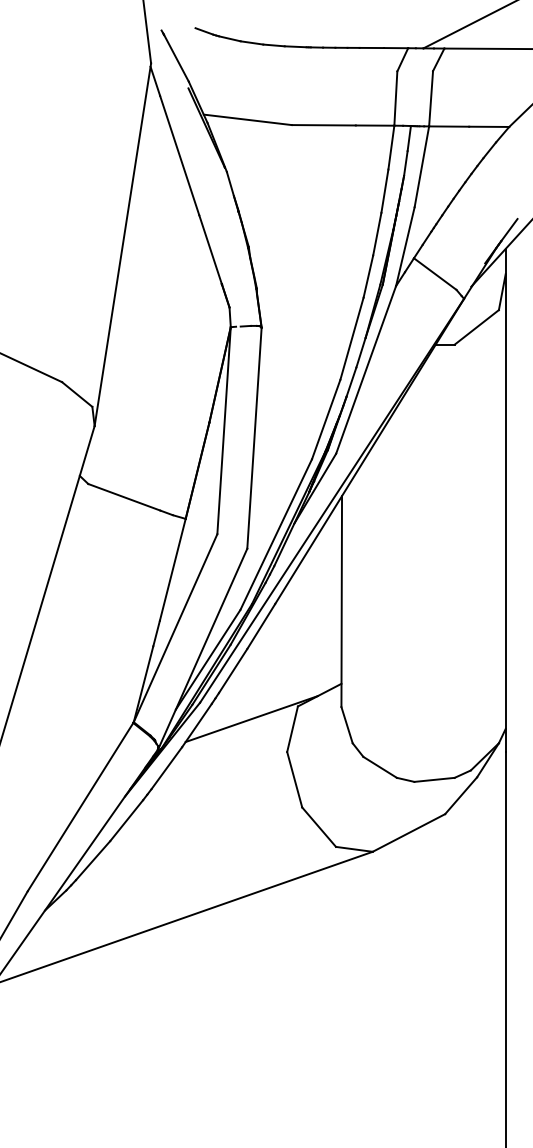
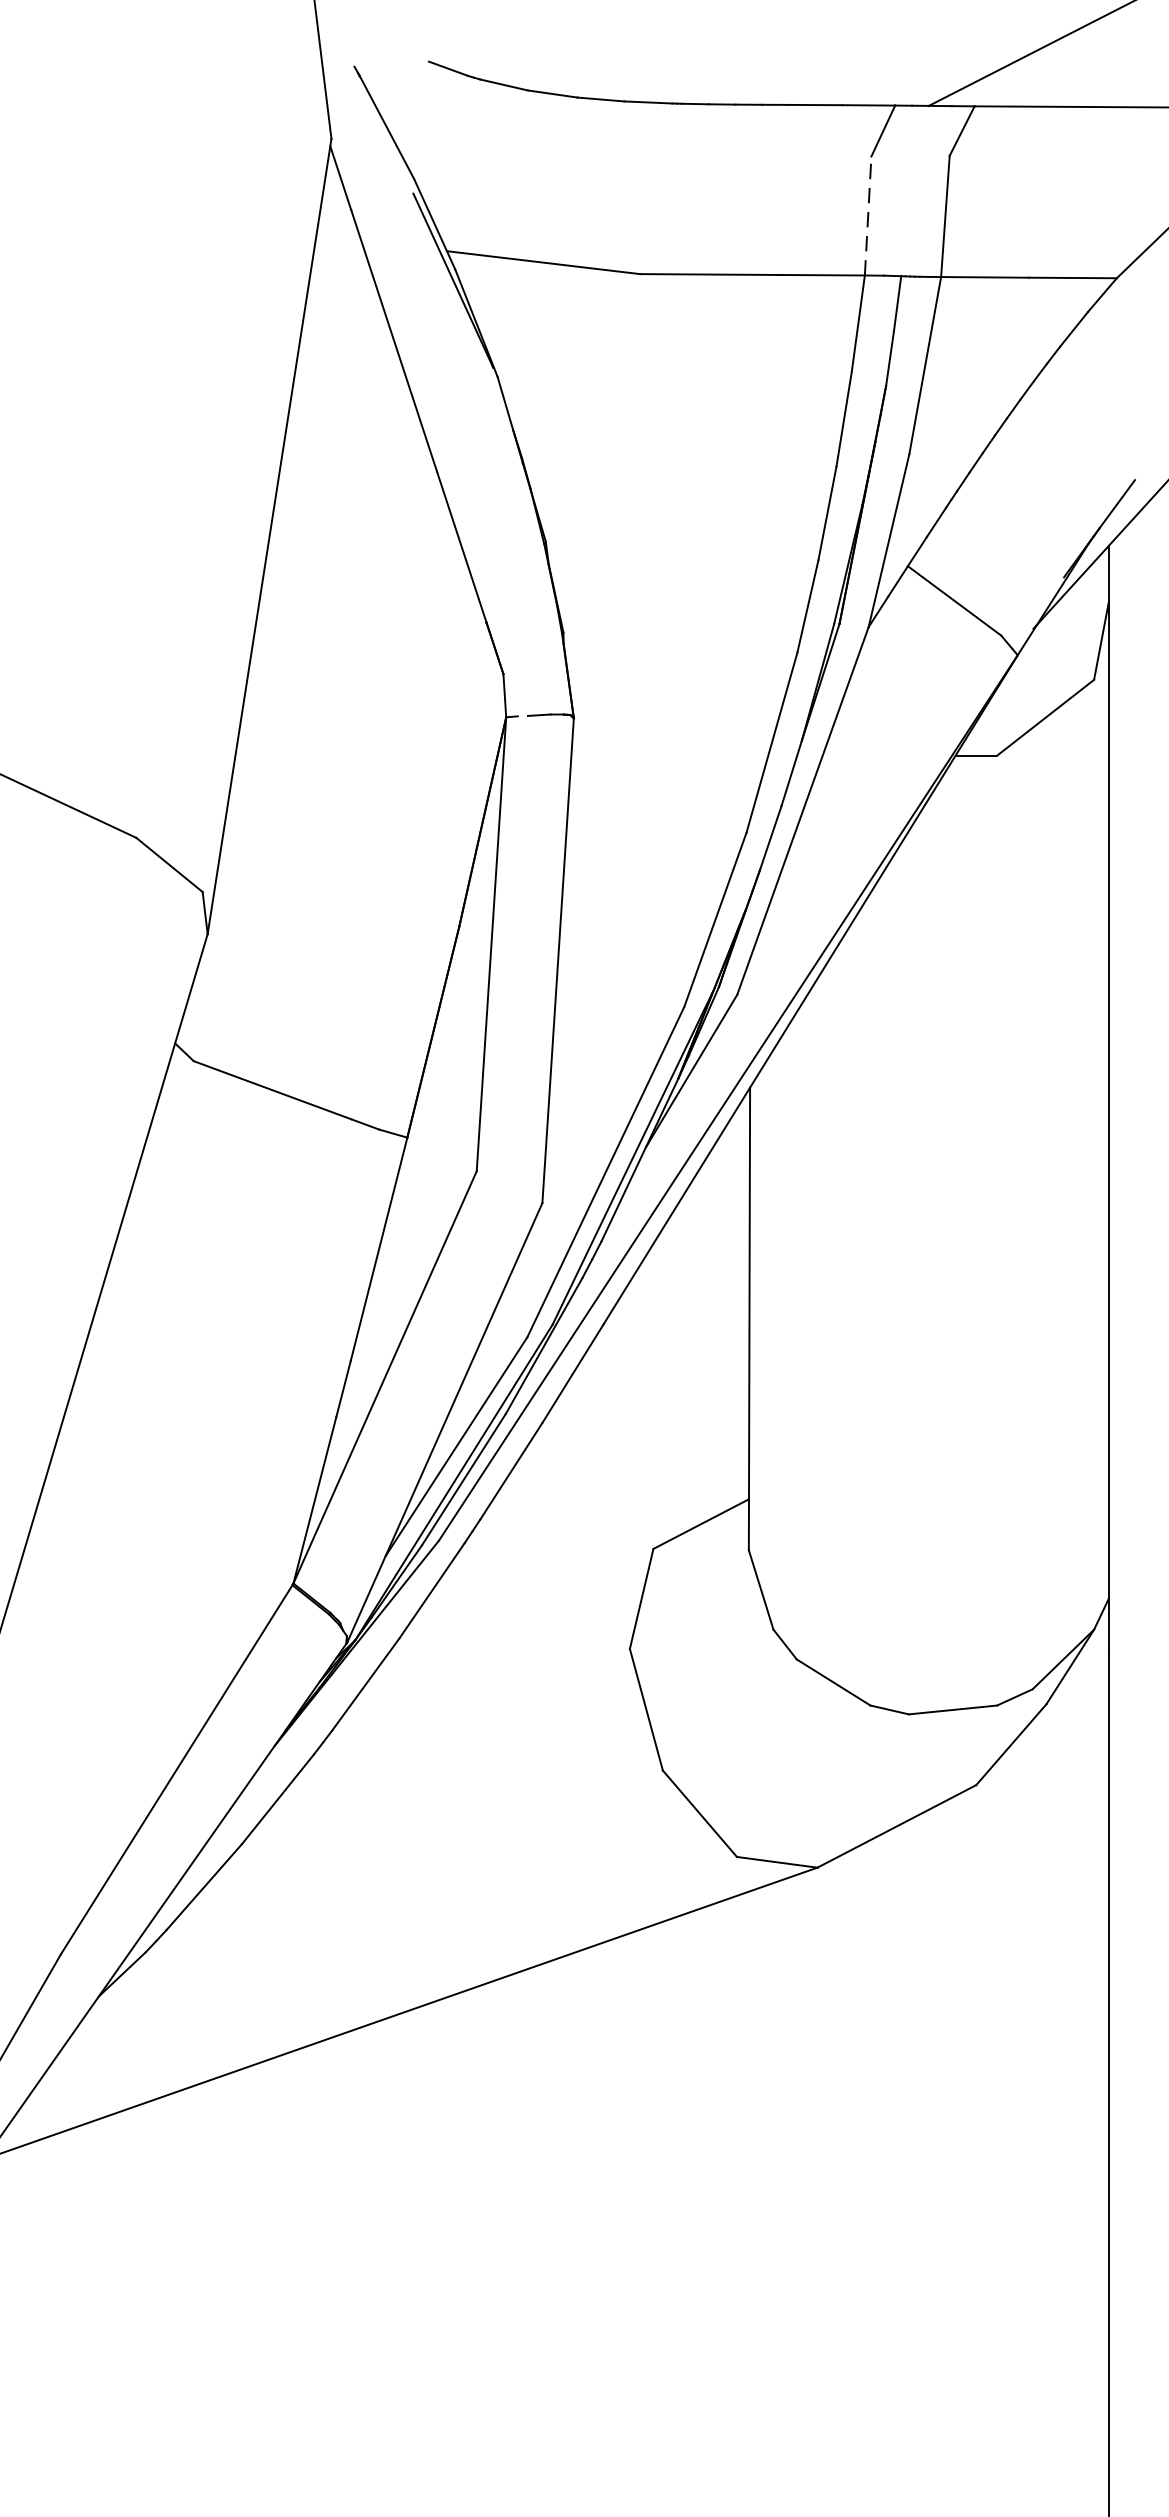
line: (395, 98) -> (867, 215), solid -> dashed
line: (251, 719) -> (551, 1577), removed

